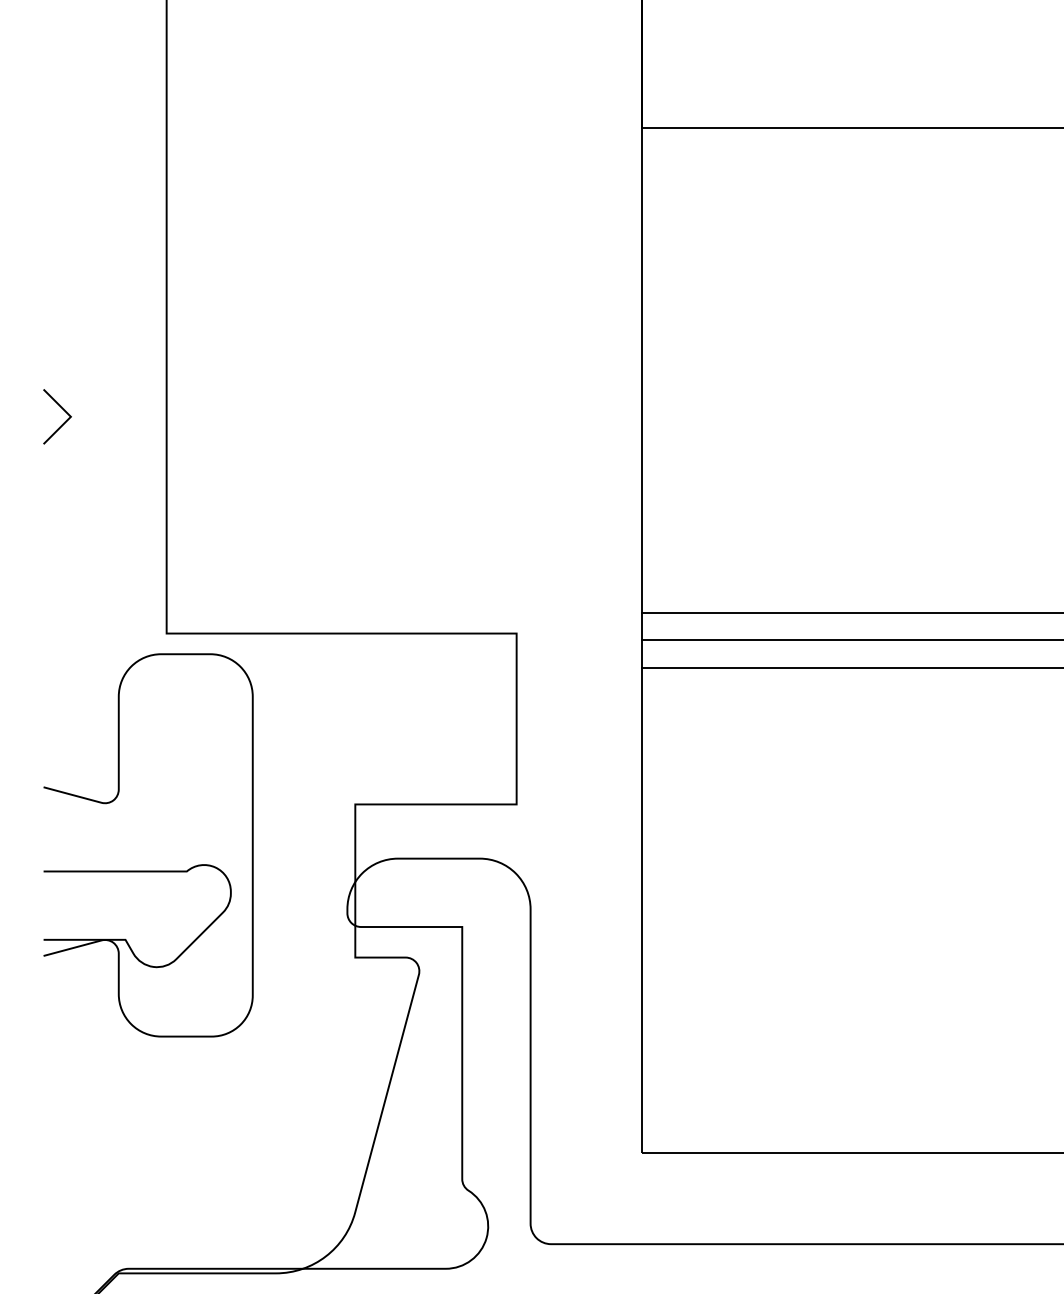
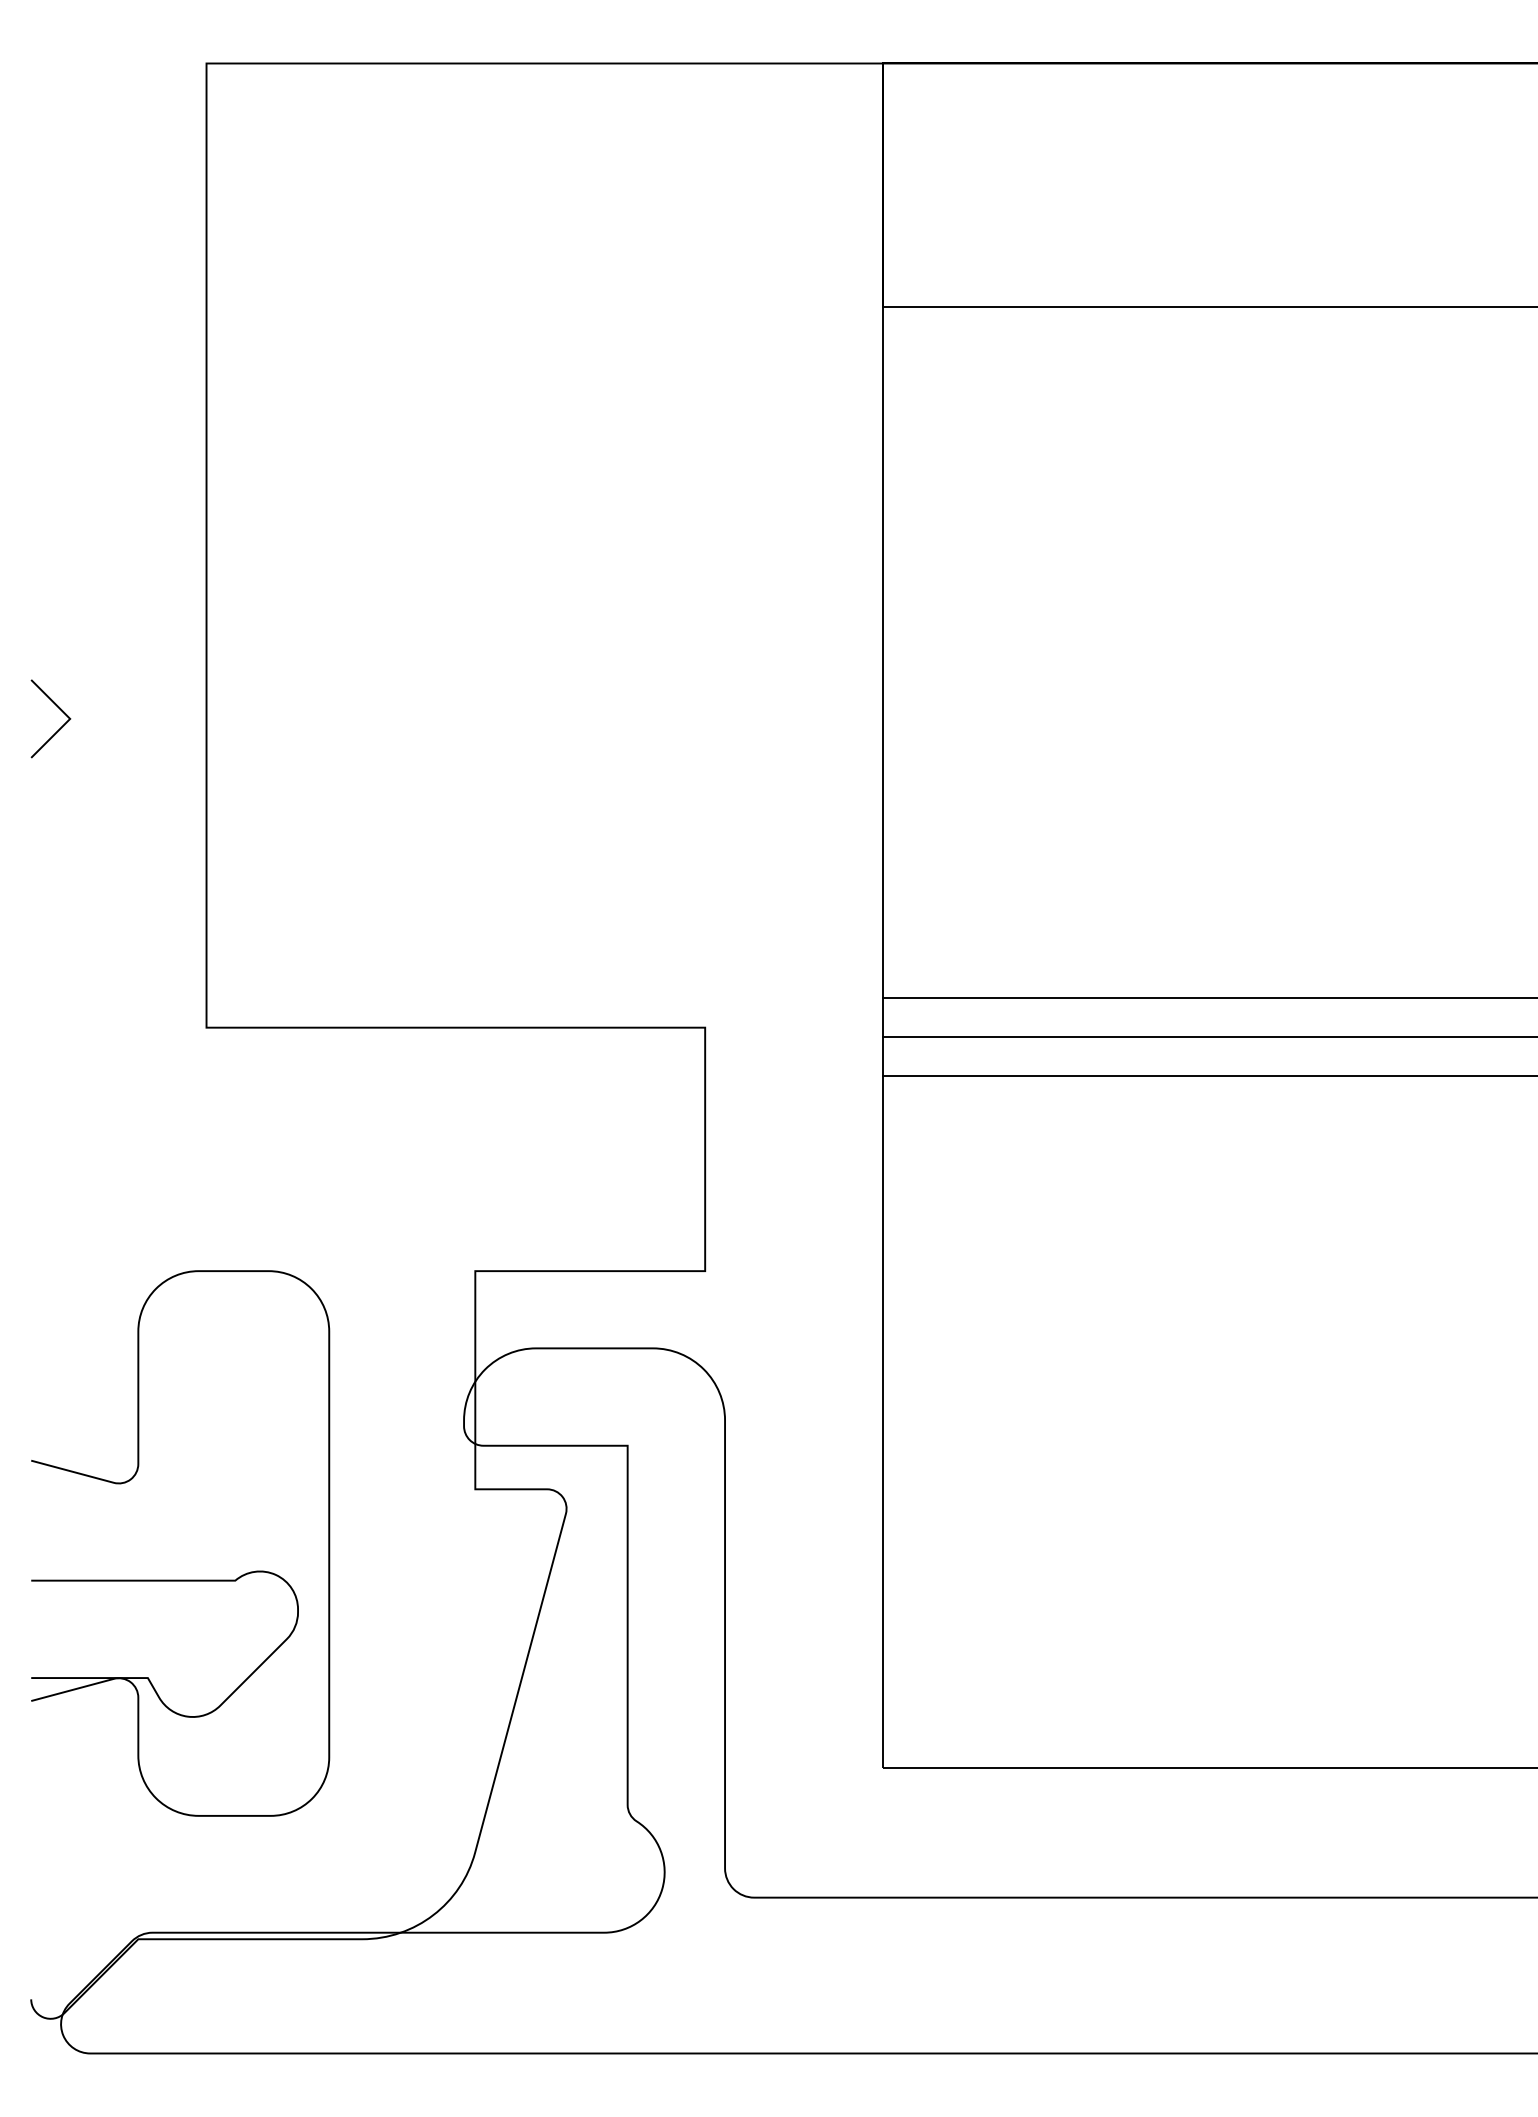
part: (148, 870) -> (180, 1579), moved

